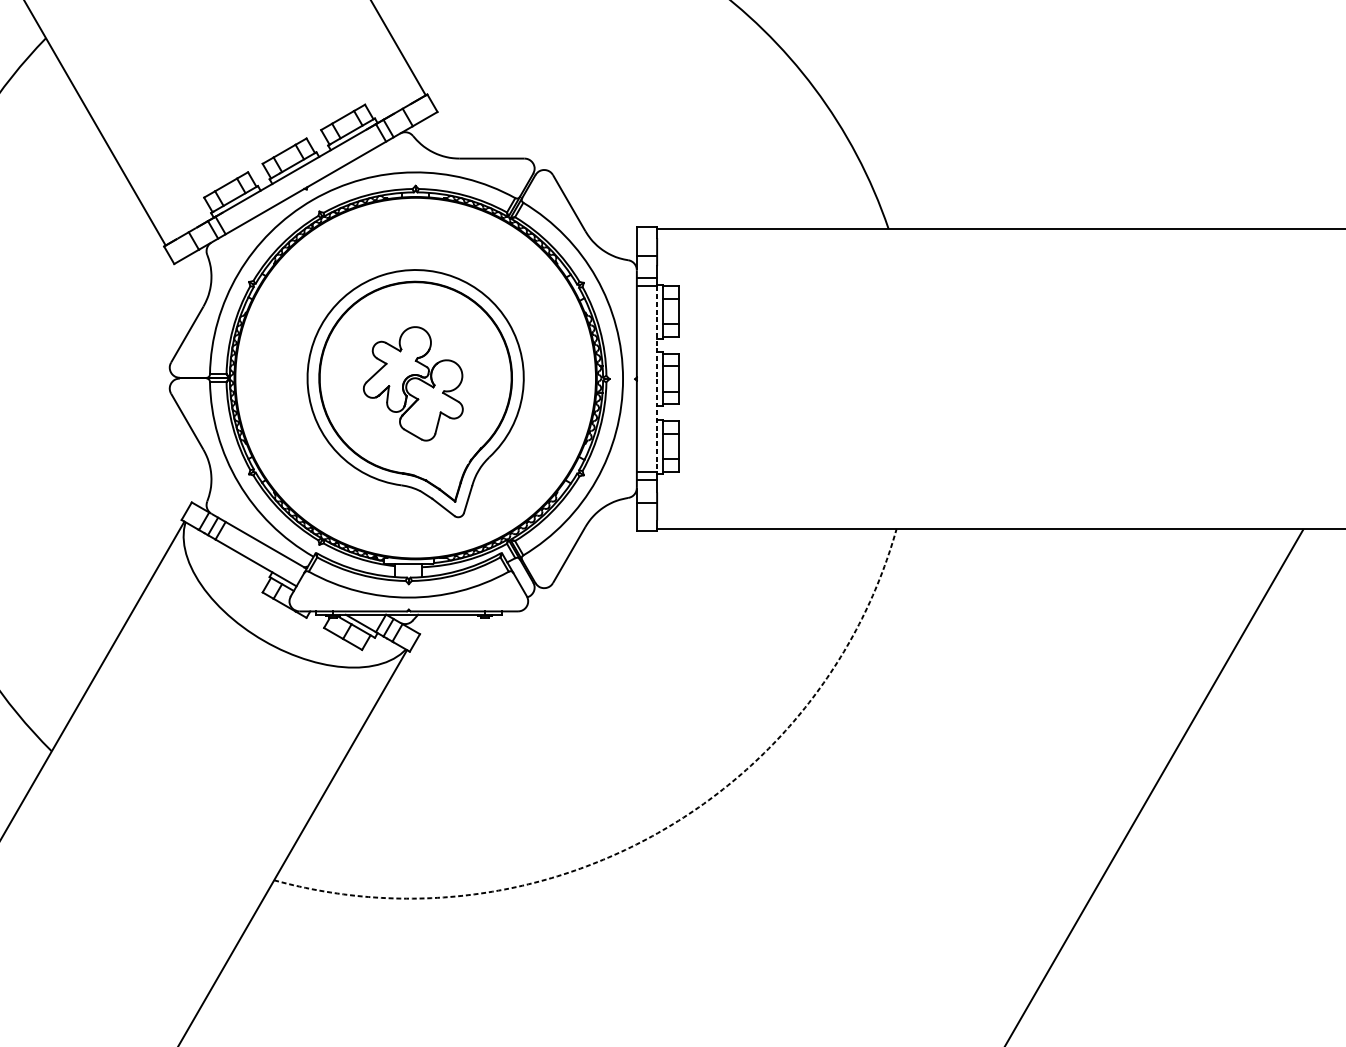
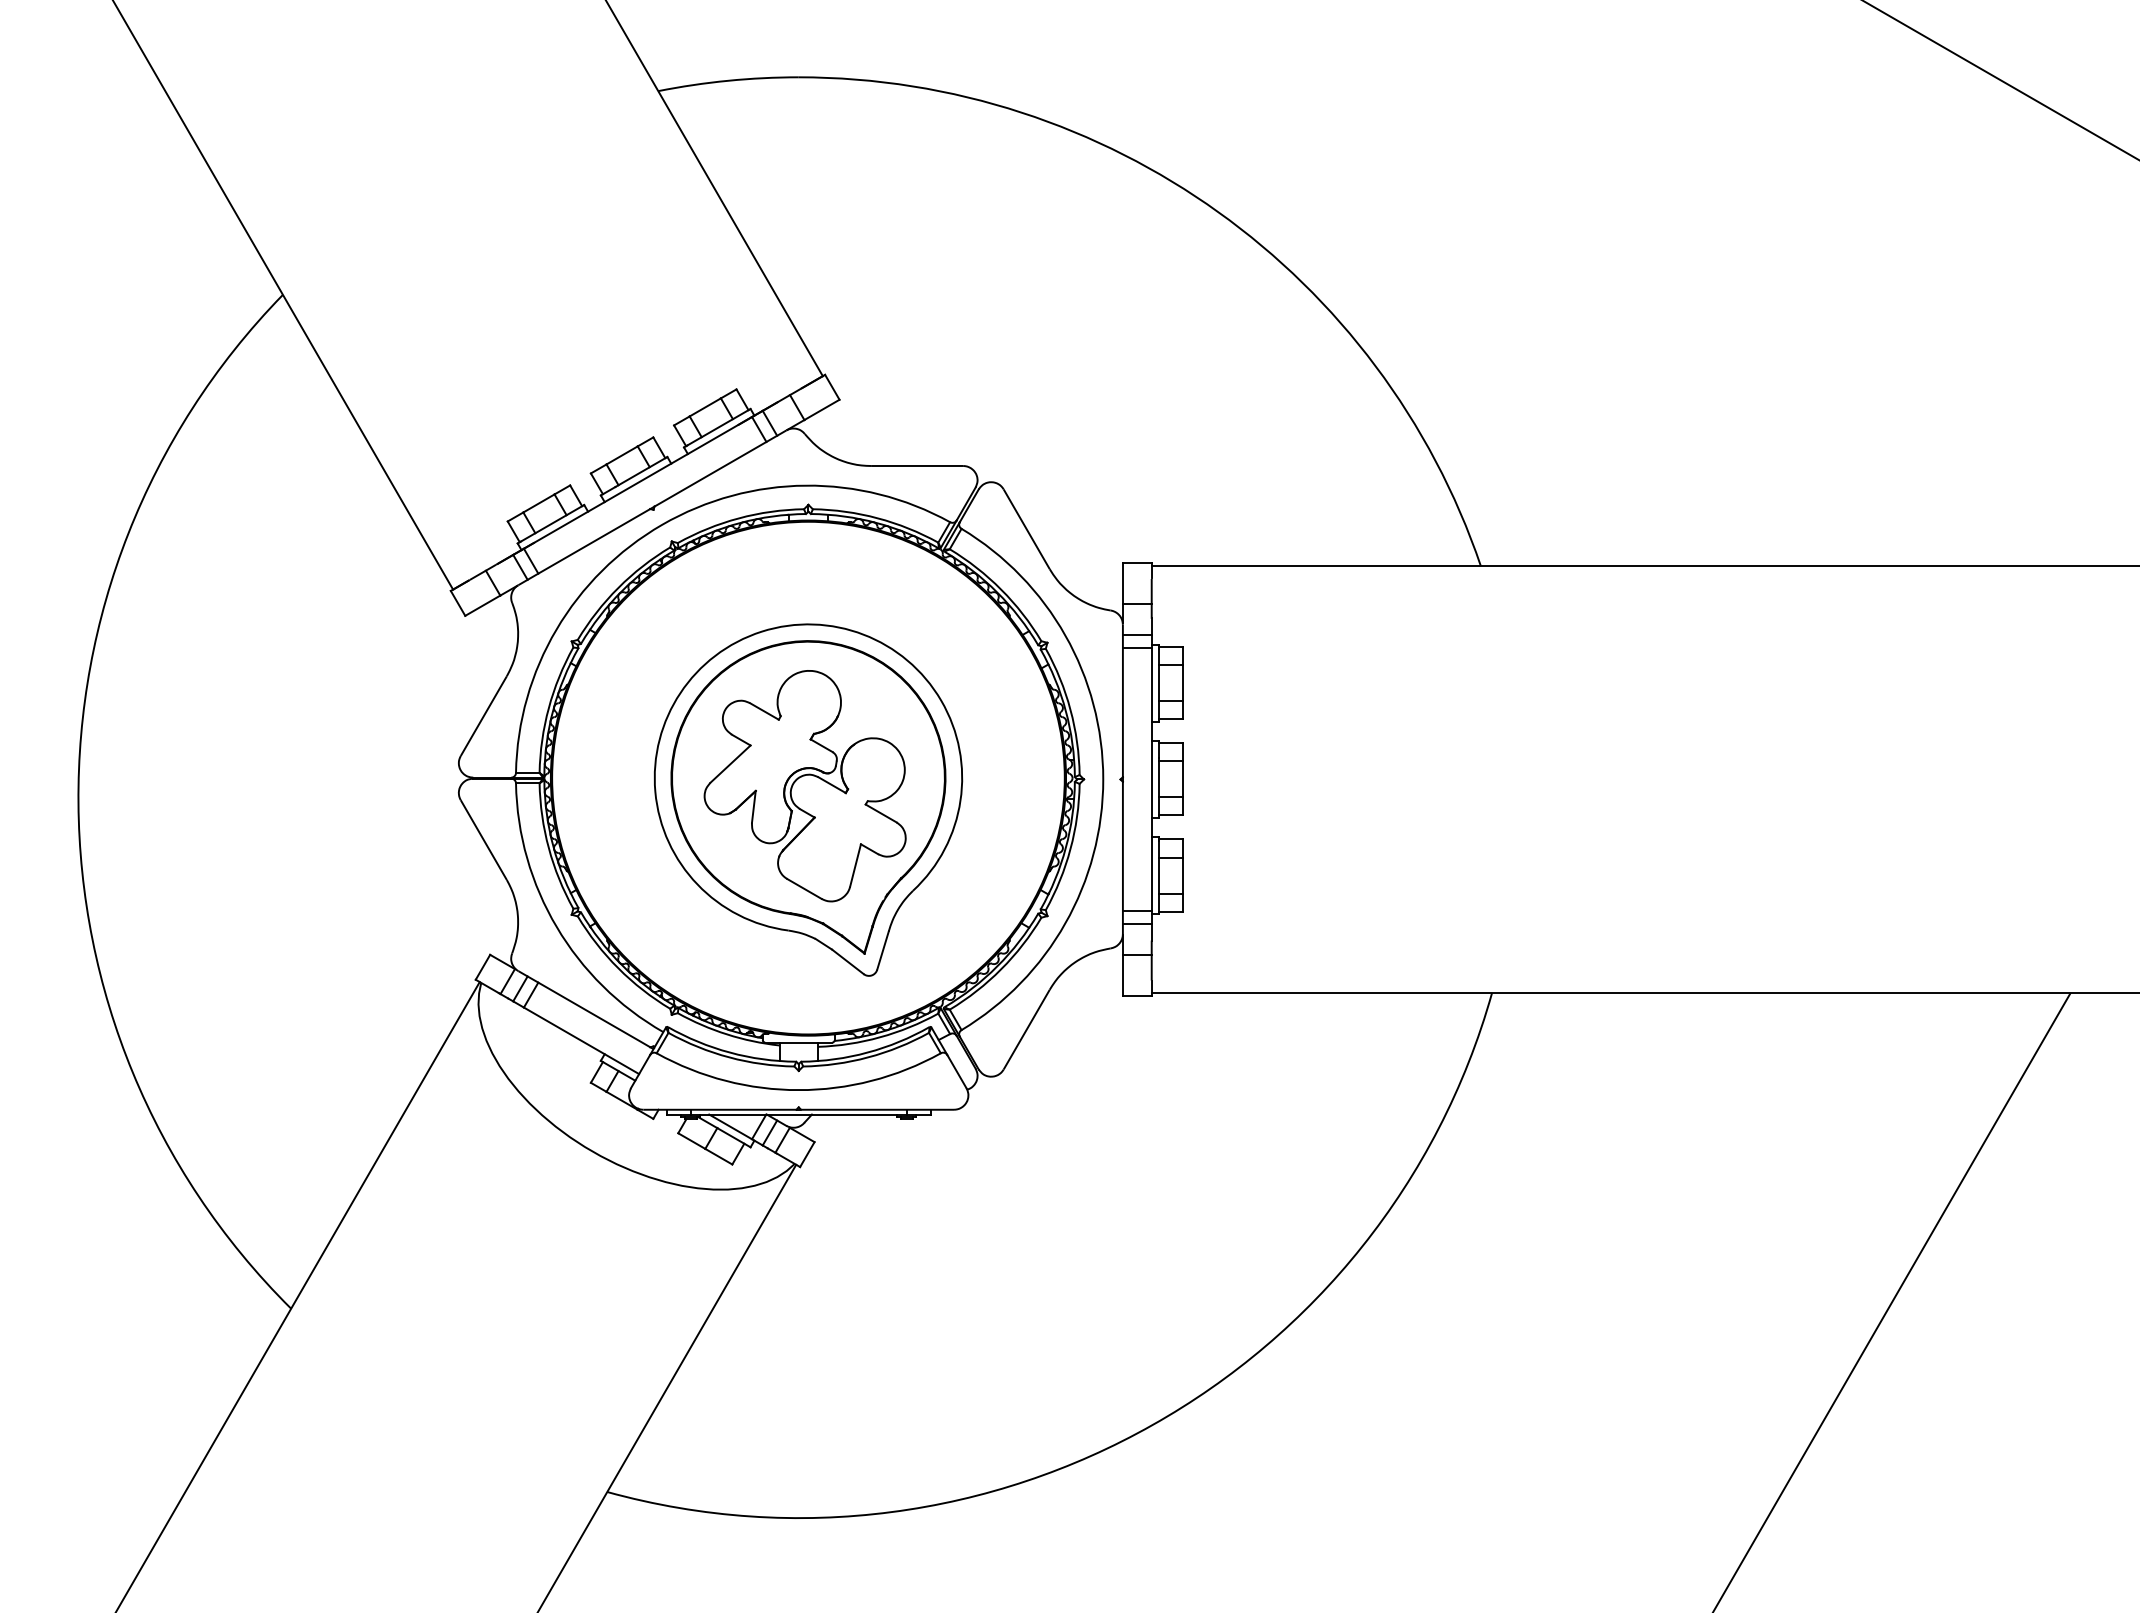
line: (656, 379) -> (1151, 779), dashed -> solid
part: (412, 384) -> (804, 786), size x1.43
arc: (657, 833) -> (1152, 1425), dashed -> solid

